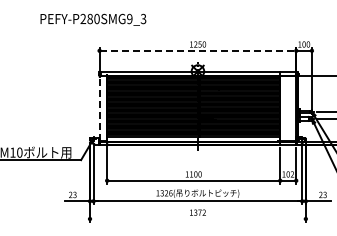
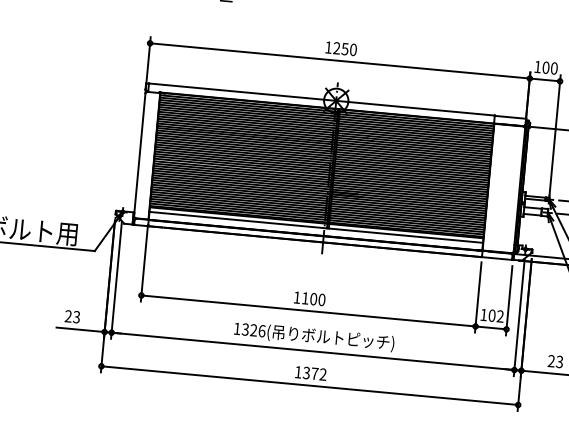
line: (198, 50) -> (341, 60), dashed -> solid
line: (99, 108) -> (139, 154), dashed -> solid
line: (197, 219) -> (308, 386), added

